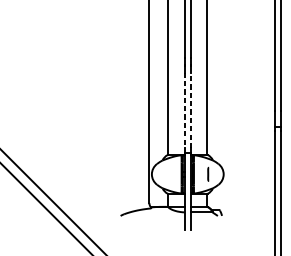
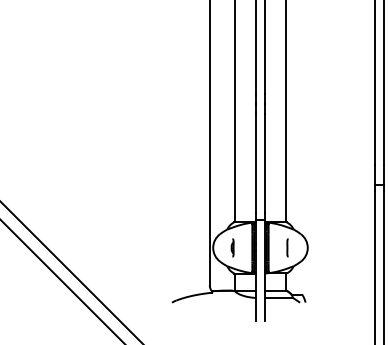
line: (184, 110) -> (256, 163), dashed -> solid
line: (190, 110) -> (264, 163), dashed -> solid
line: (166, 174) -> (232, 247), added

